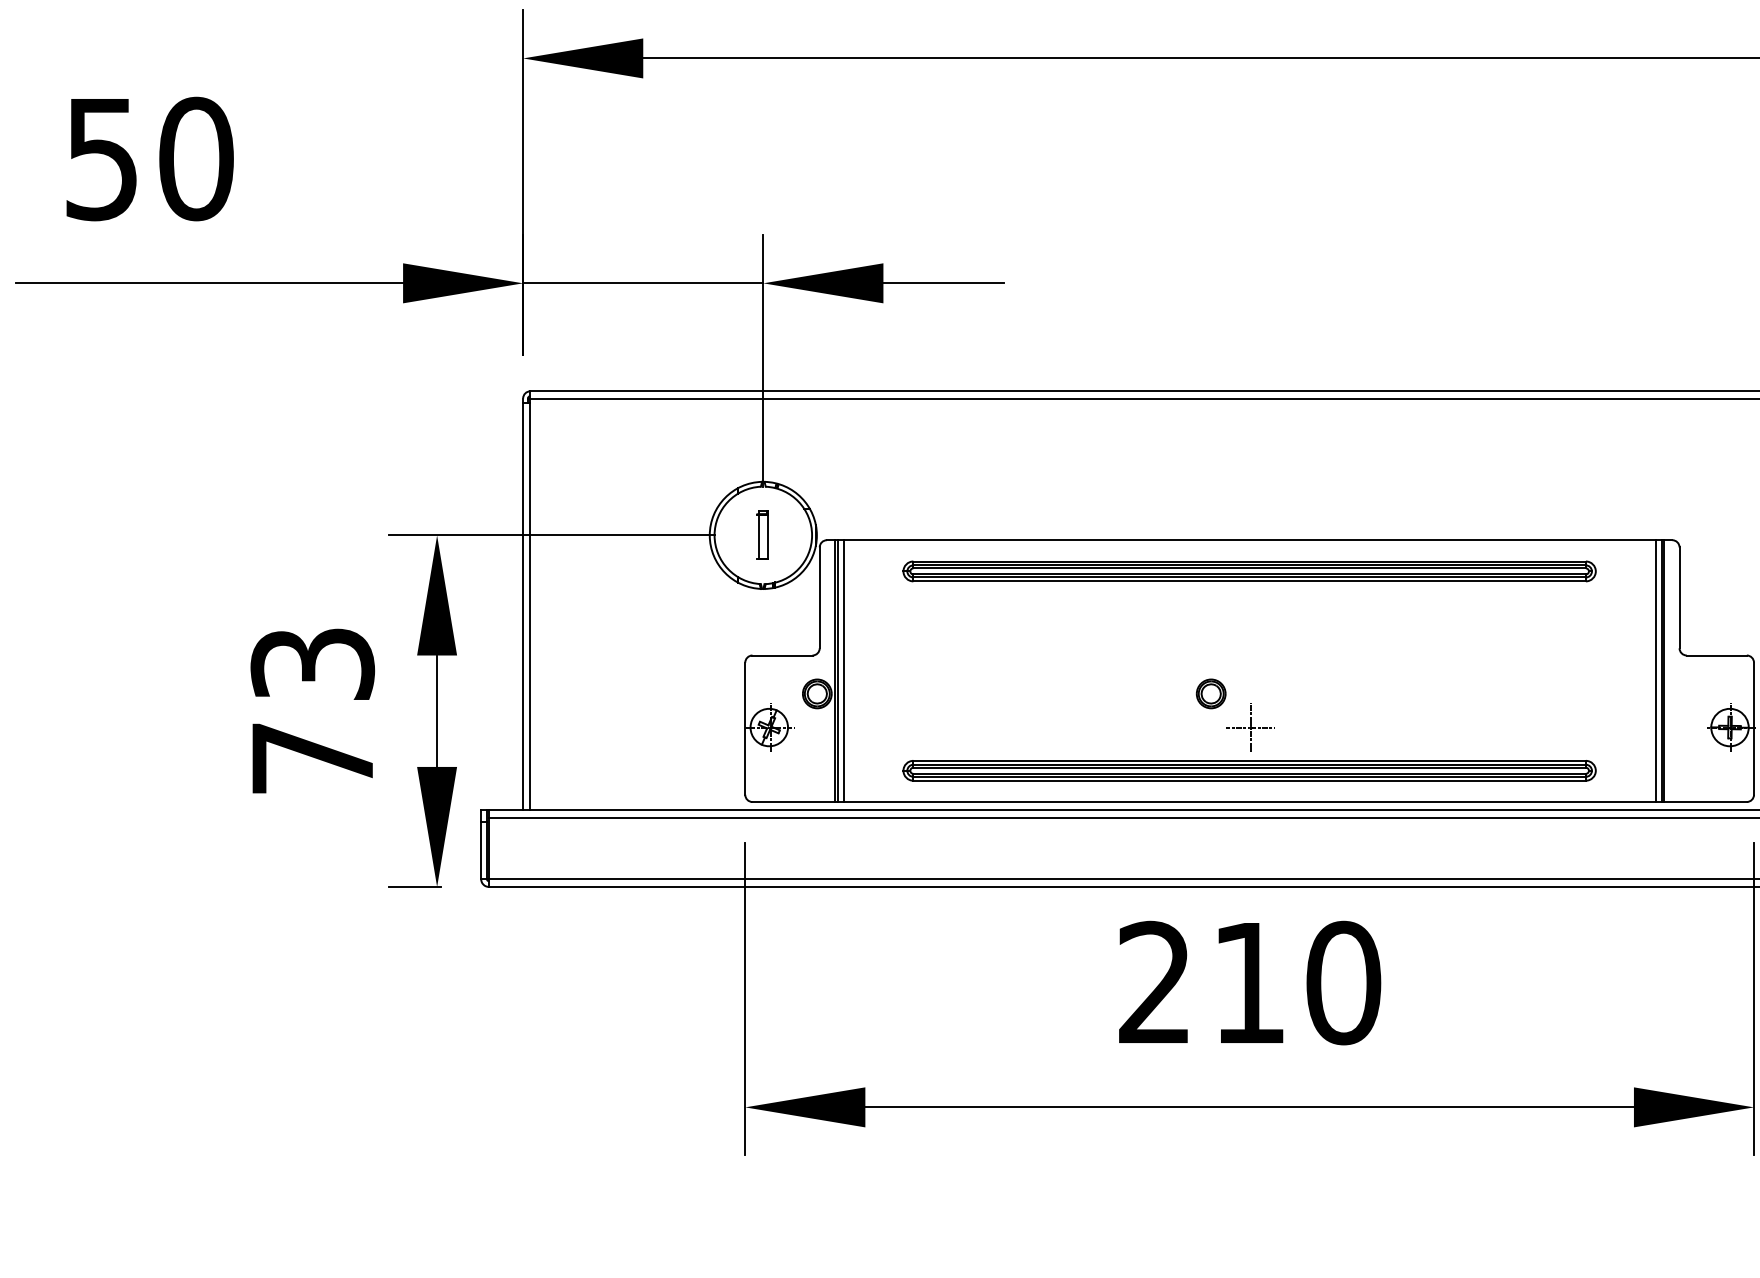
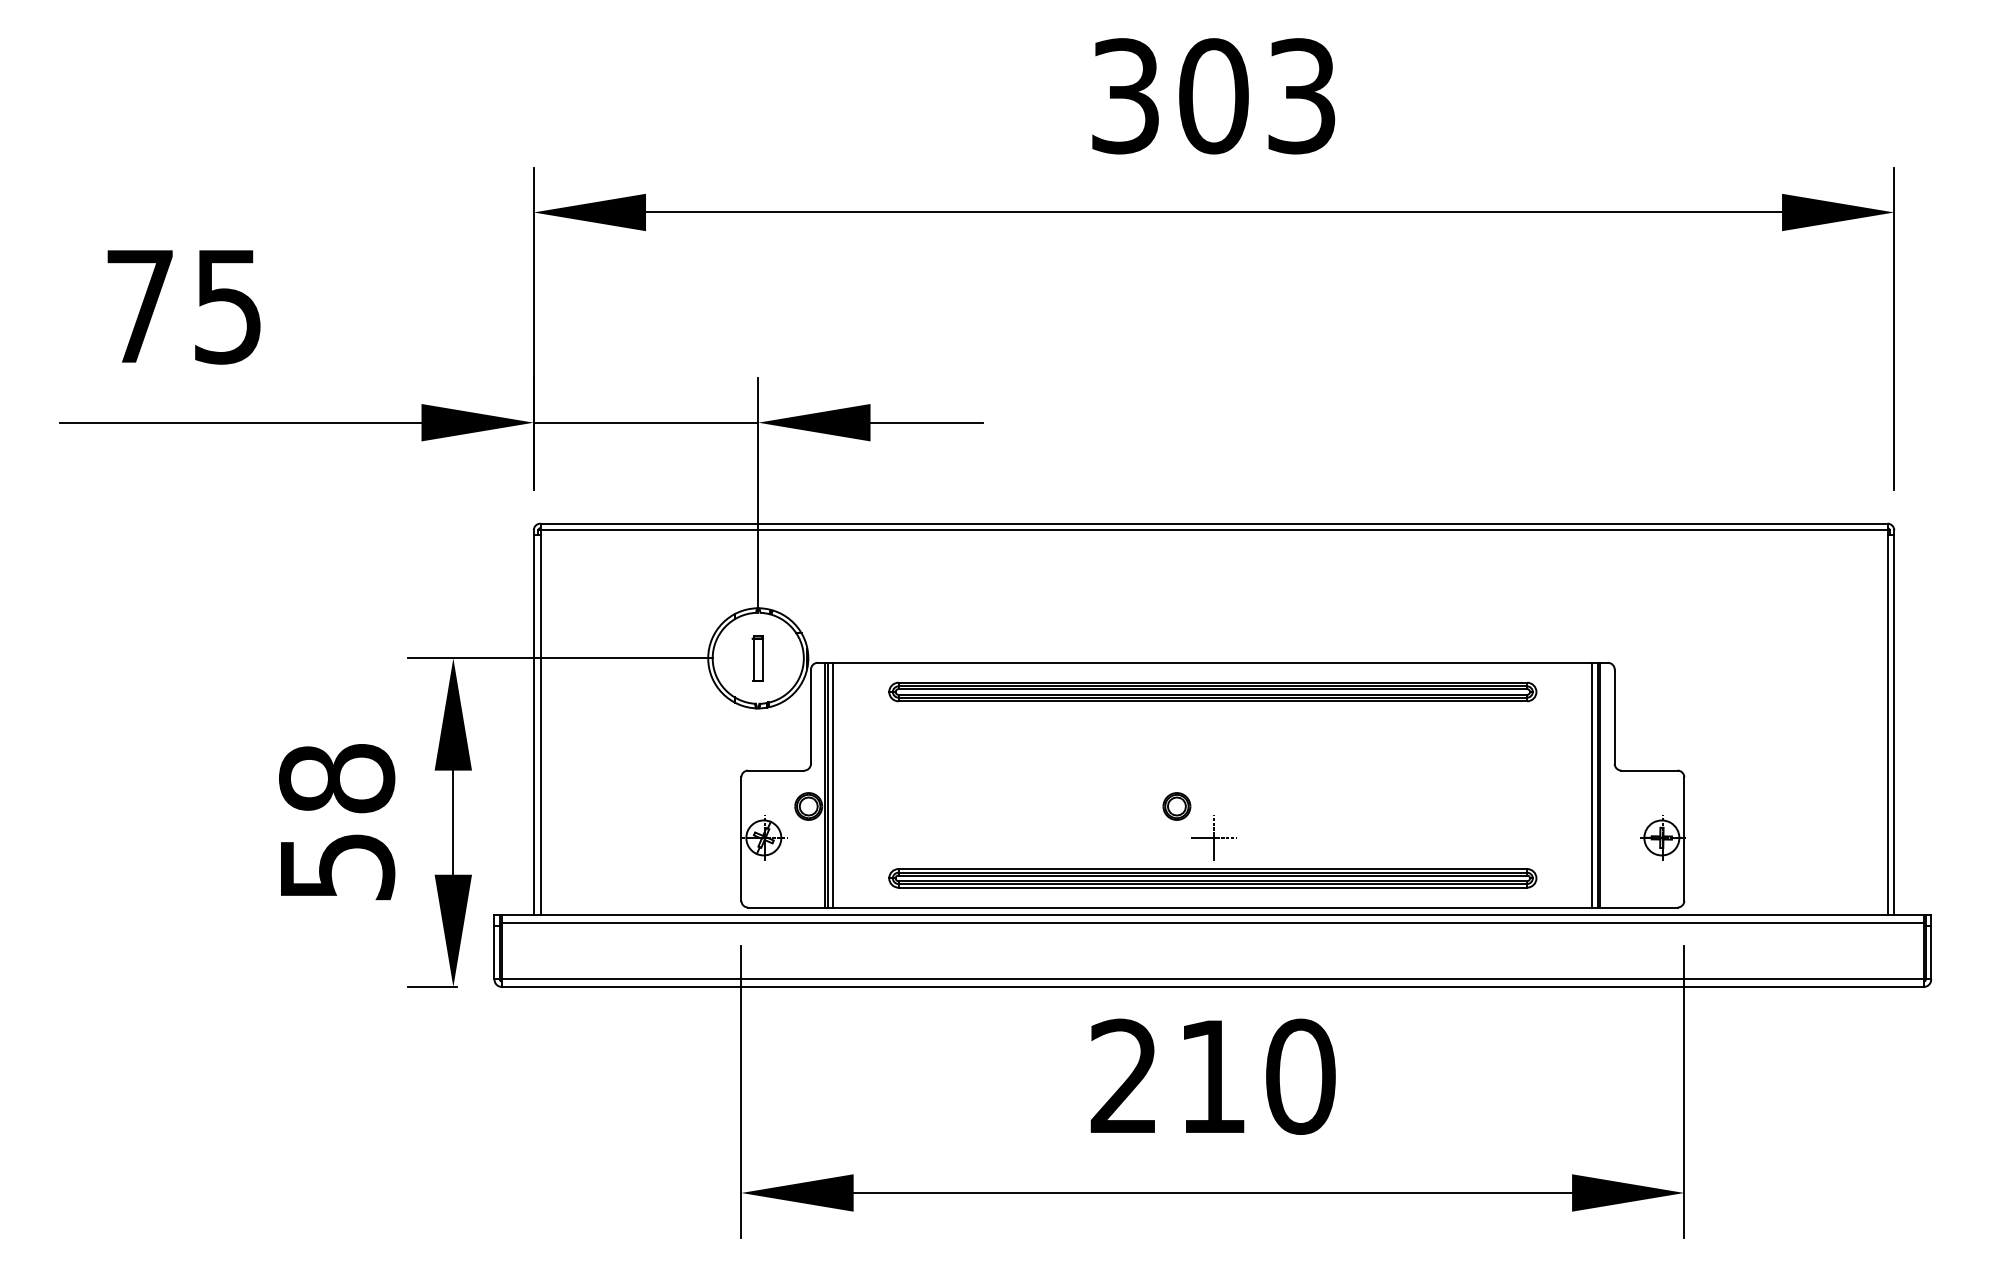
text: (150, 159) -> (185, 306), 50 -> 75
text: (313, 711) -> (337, 822), 73 -> 58

